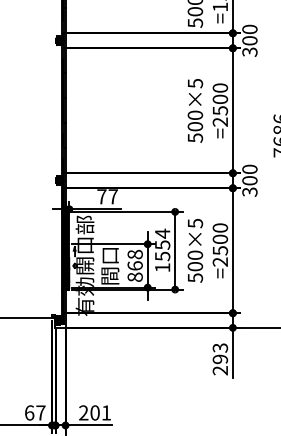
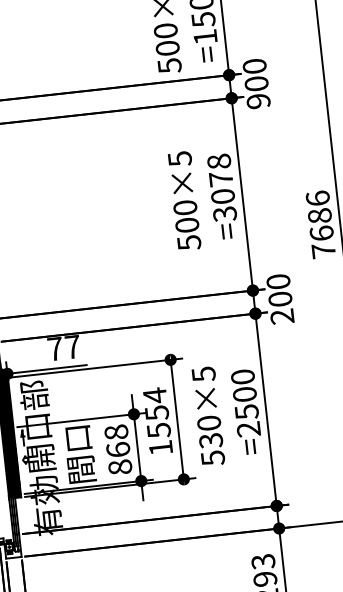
text: (249, 51) -> (257, 100), 300 -> 900
text: (220, 104) -> (222, 186), =2500 -> =3078
text: (249, 191) -> (281, 315), 300 -> 200
text: (194, 266) -> (209, 440), 500×5 -> 530×5

